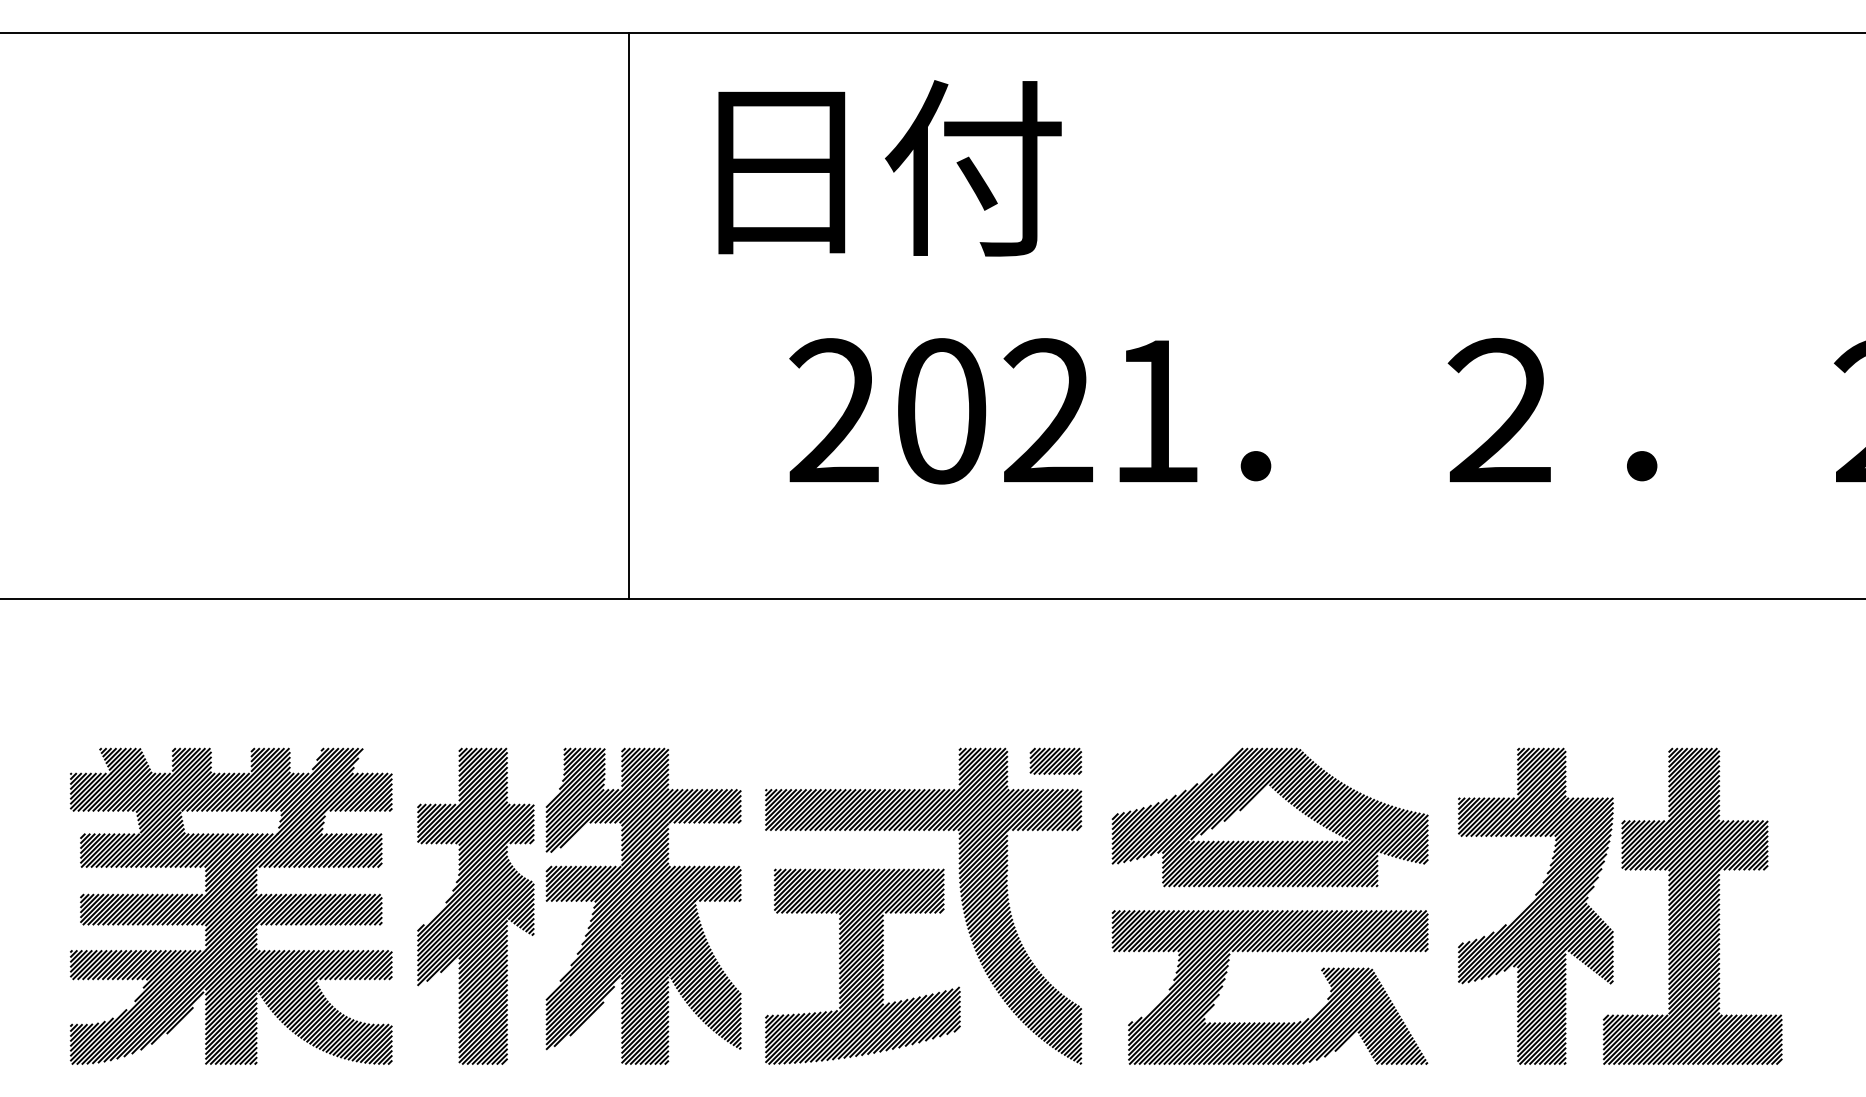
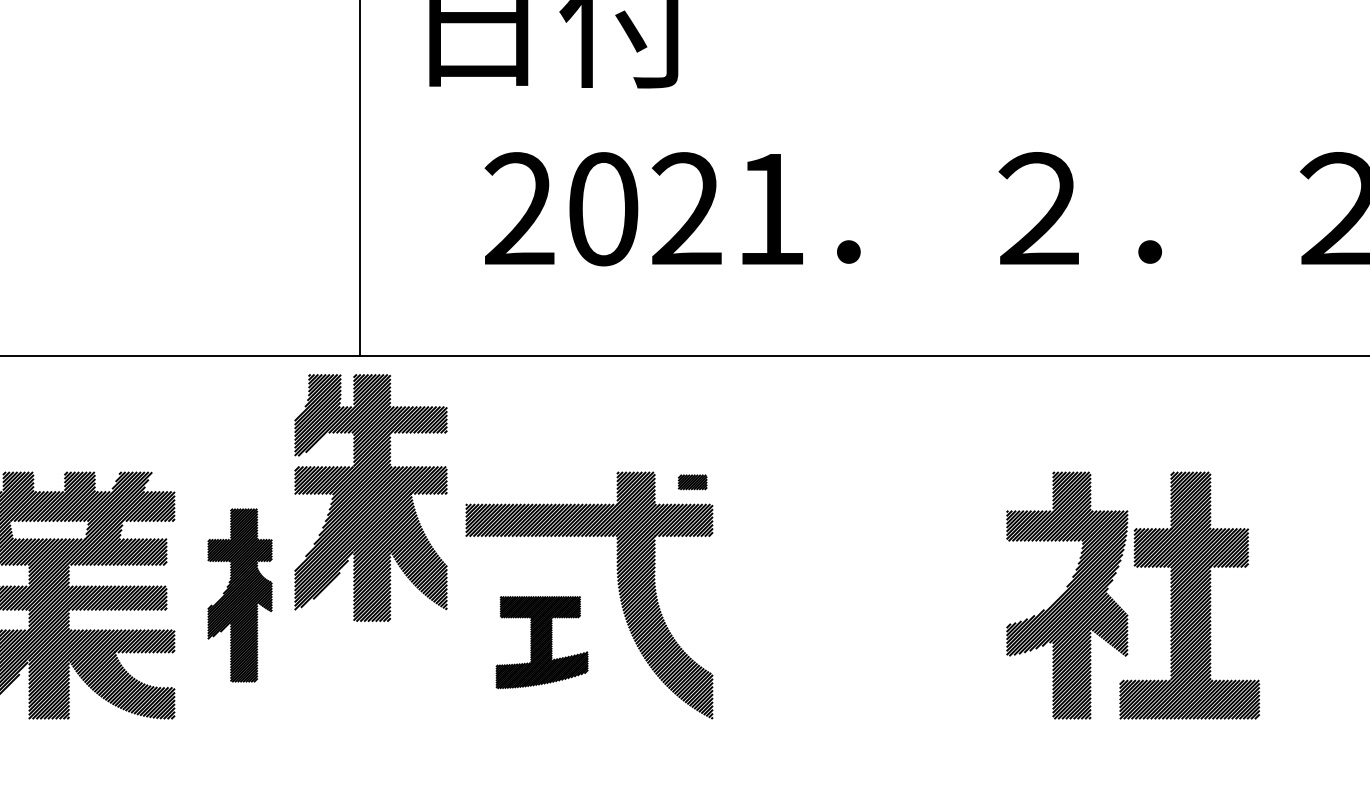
part: (1055, 760) -> (692, 481), size x0.7
part: (1268, 840) -> (858, 544), removed
part: (475, 905) -> (239, 594), size x0.7
part: (643, 905) -> (370, 497), moved
part: (862, 966) -> (541, 642), size x0.6
part: (1269, 1022) -> (859, 686), removed

